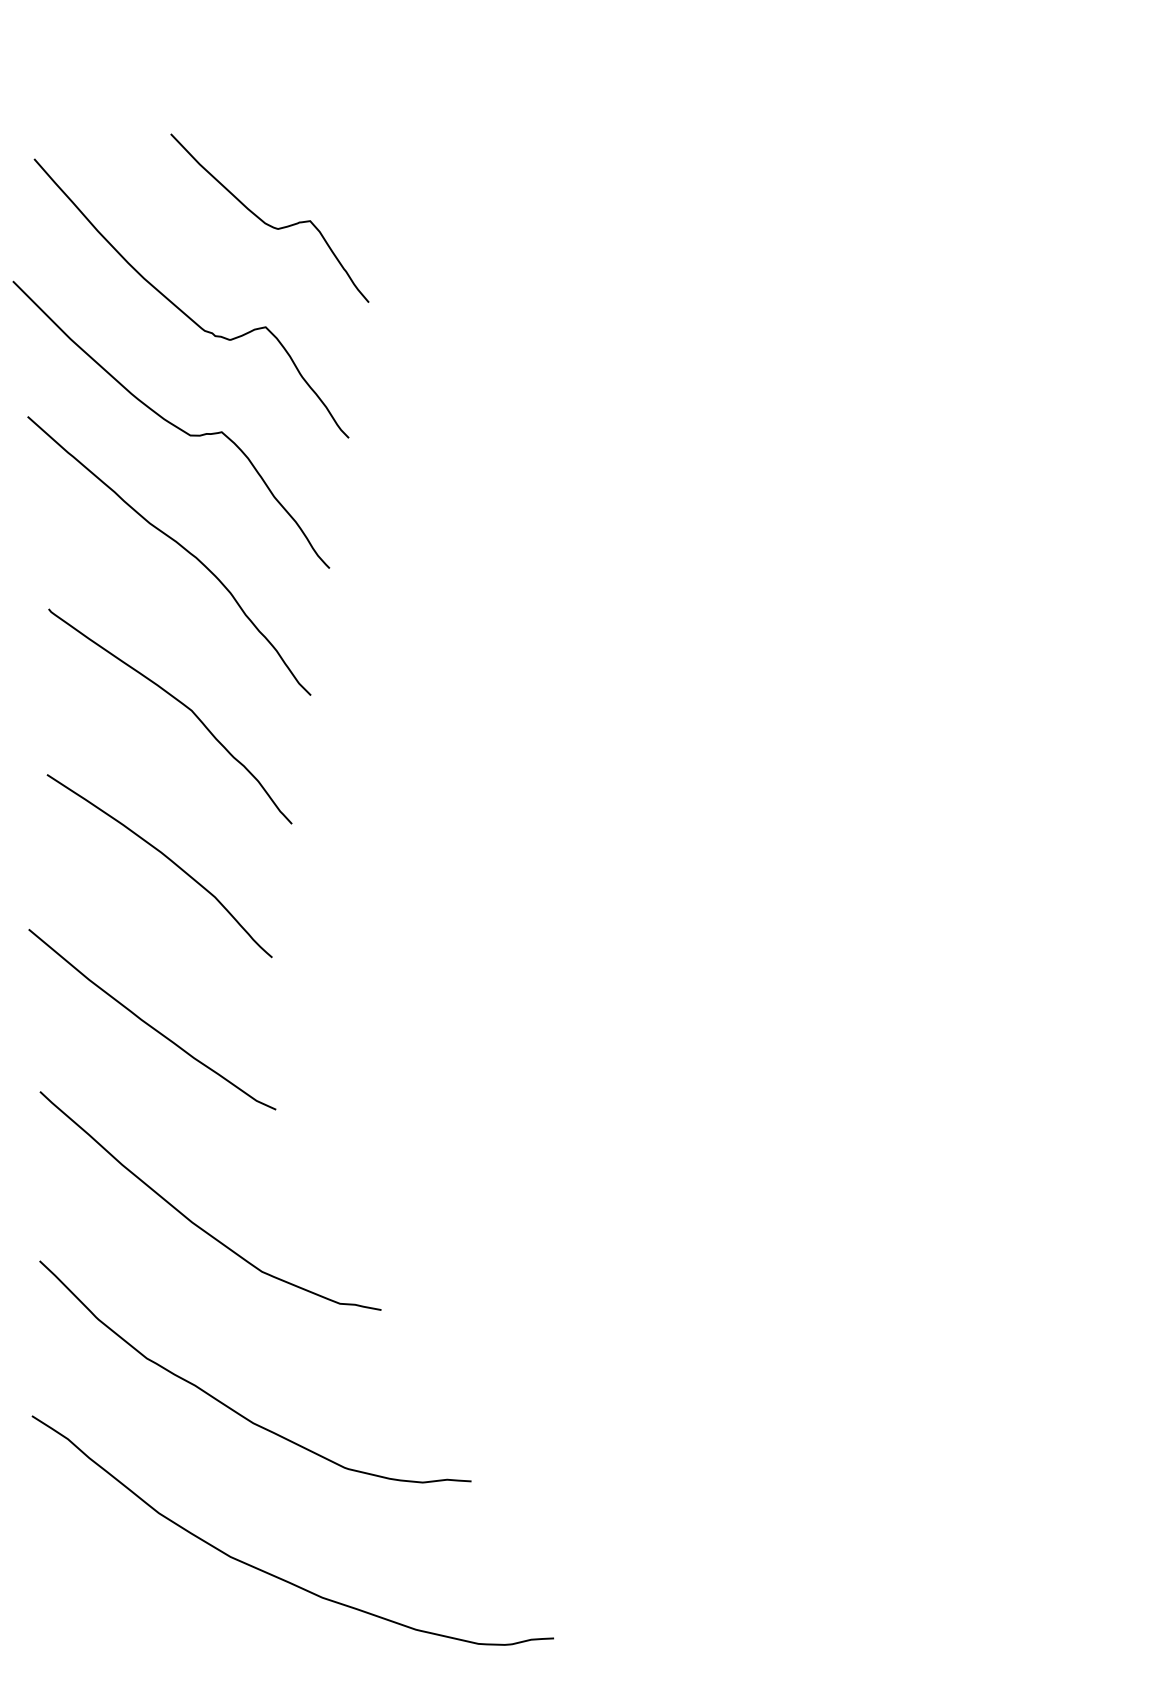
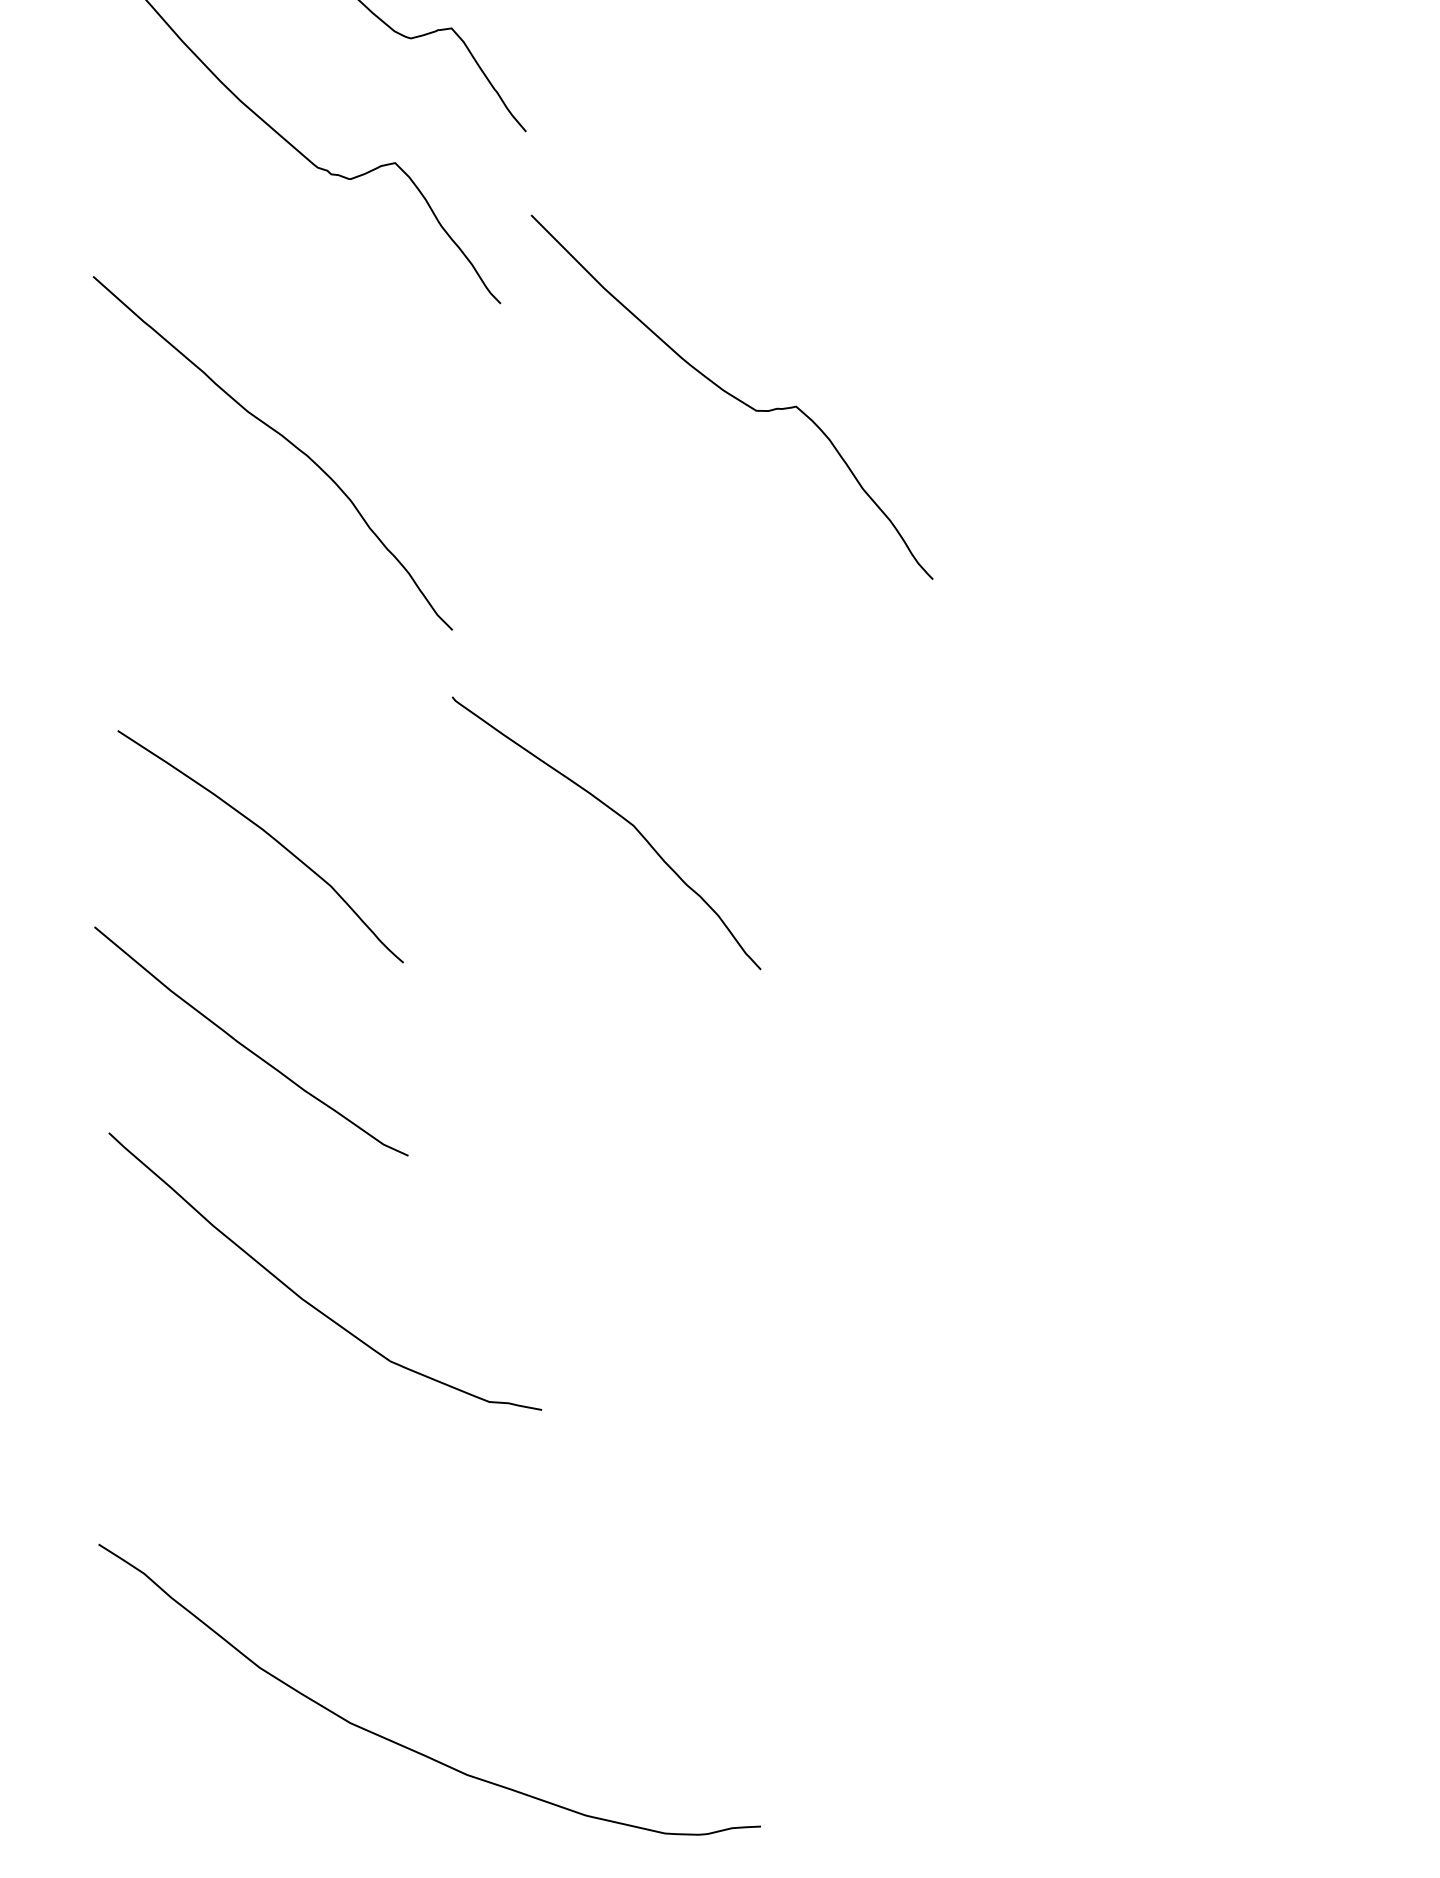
curve: (171, 424) -> (732, 396), moved
curve: (181, 704) -> (620, 818), moved
curve: (232, 1408) -> (353, 1534), removed

